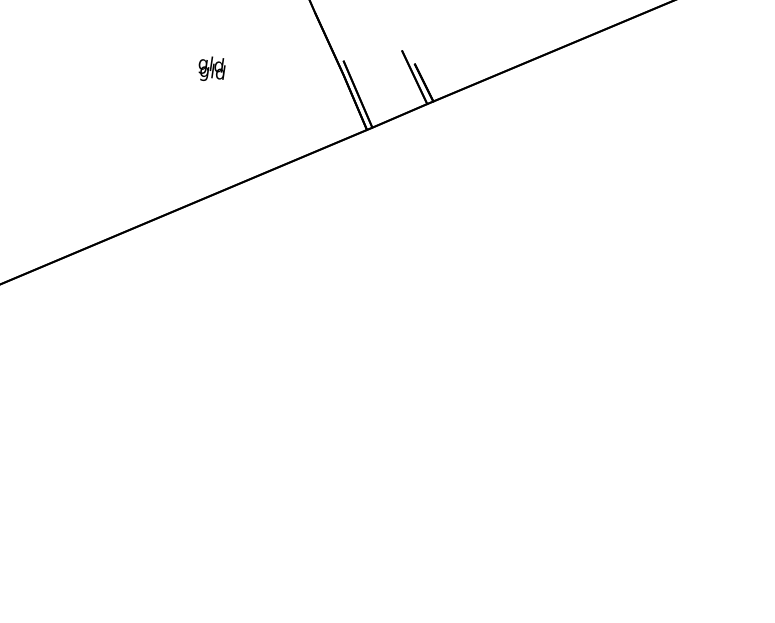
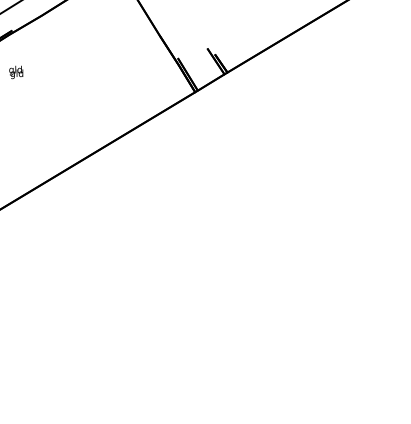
text: (212, 69) -> (16, 72), moved

